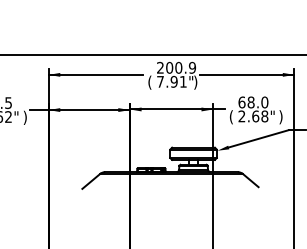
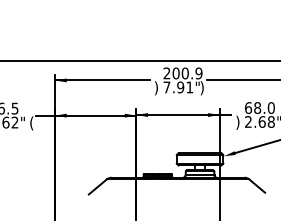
text: (149, 82) -> (156, 88), ( -> )
text: (24, 117) -> (31, 123), ) -> (
text: (230, 117) -> (237, 123), ( -> )

